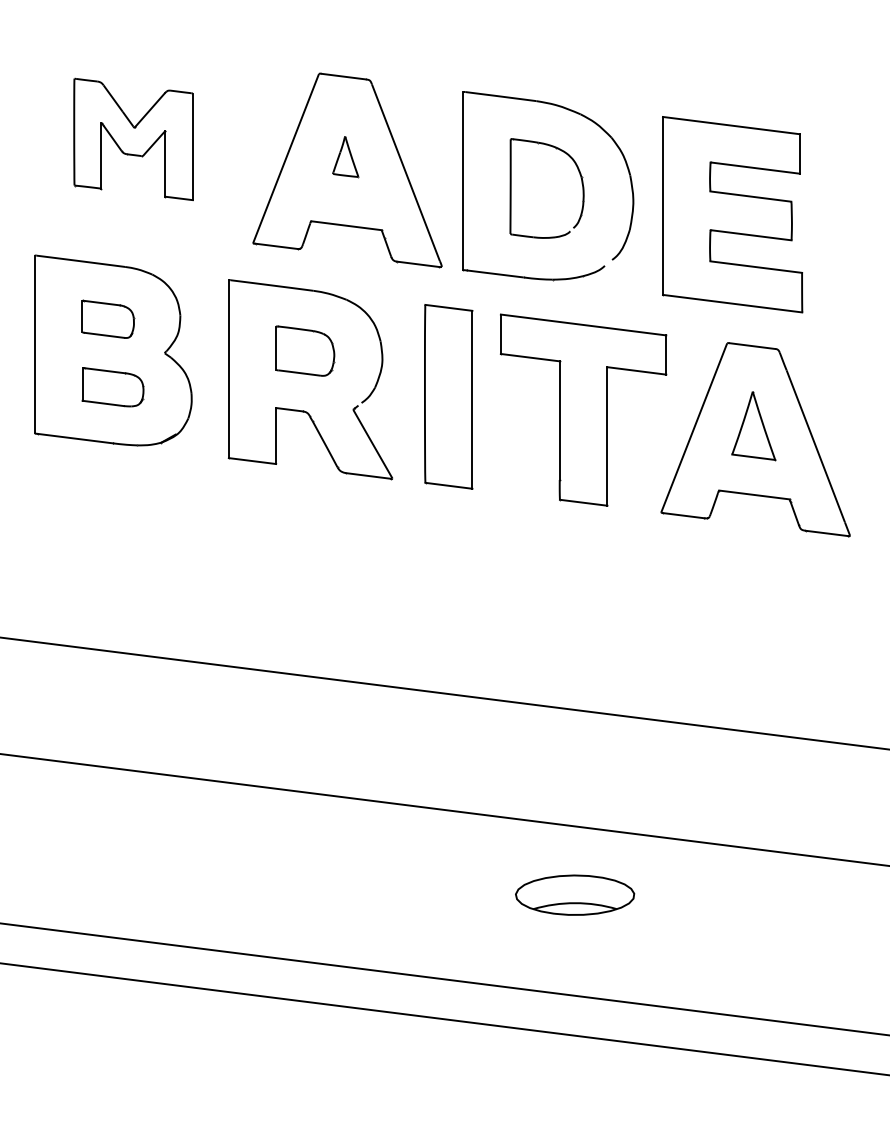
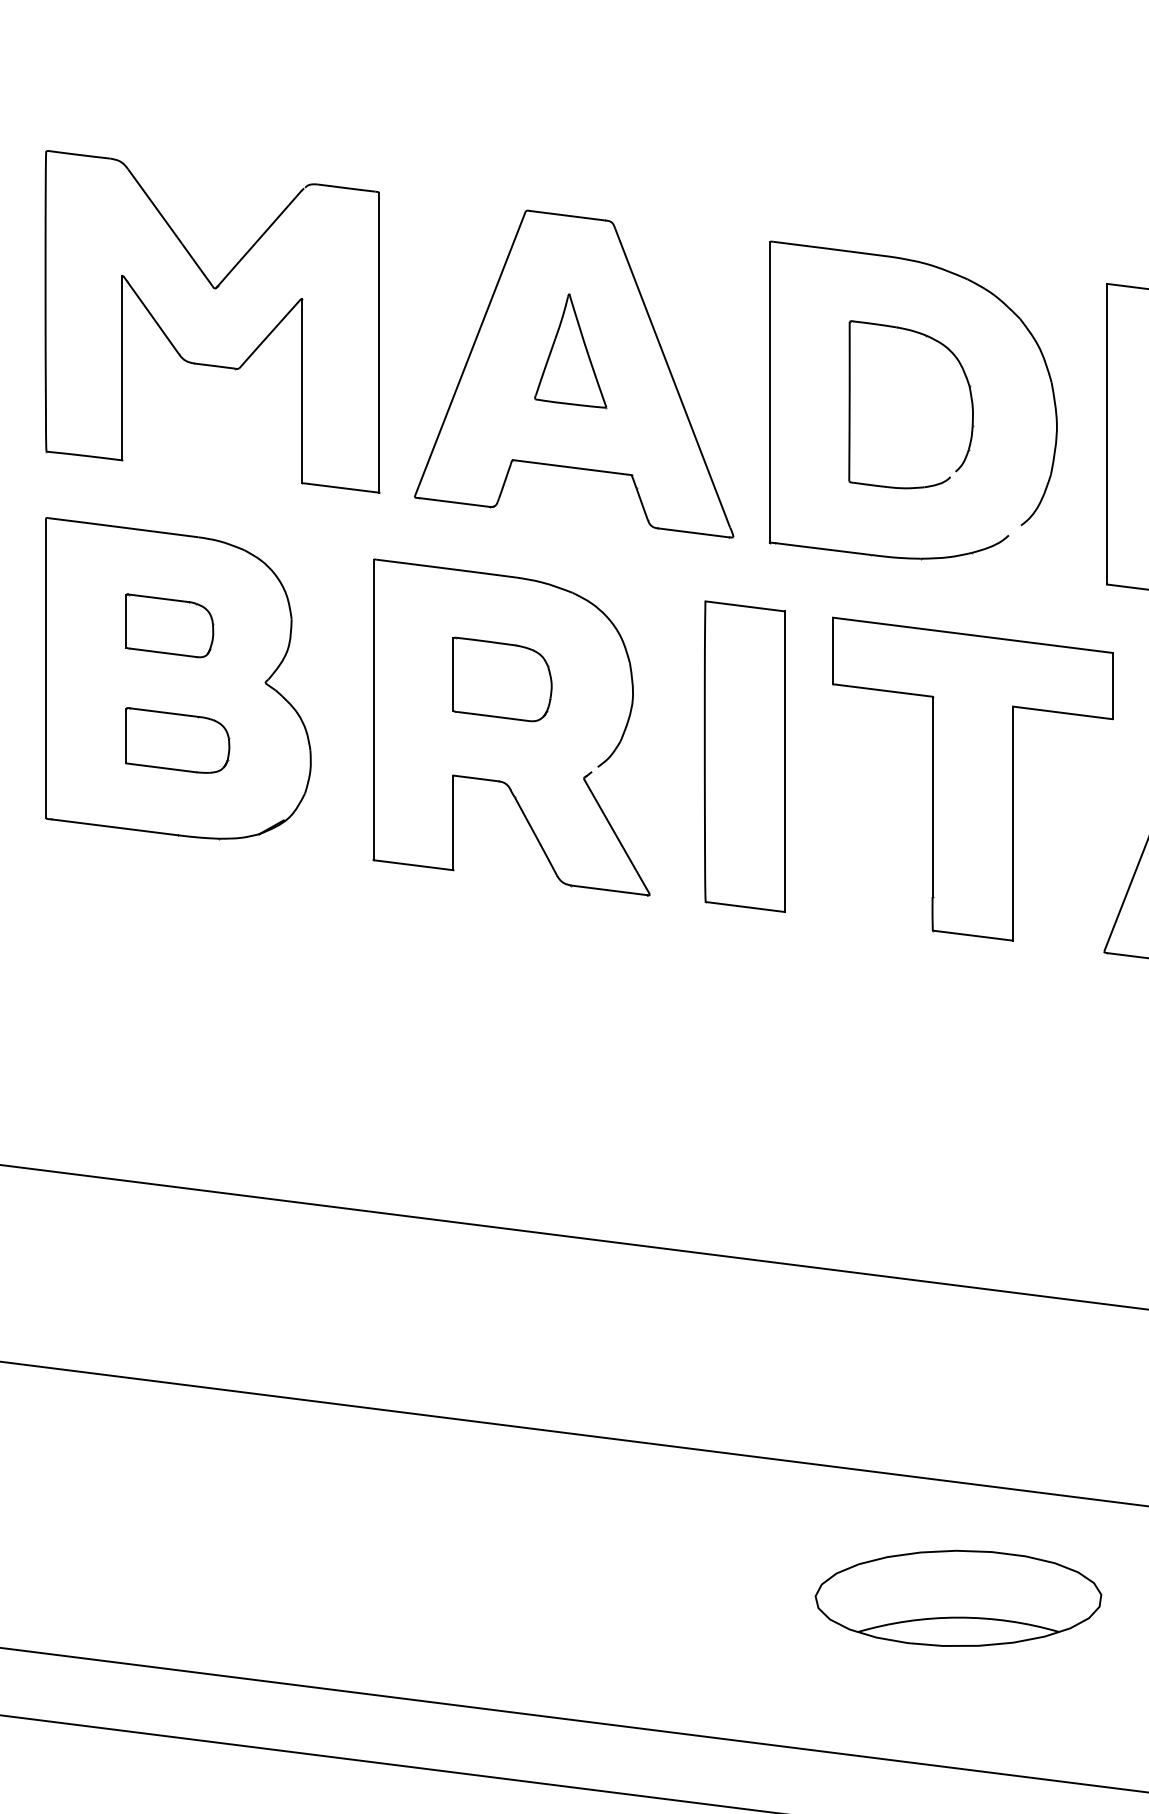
part: (133, 139) -> (212, 321), size x1.67
part: (345, 156) -> (570, 350), size x1.67
part: (574, 895) -> (957, 1599), size x1.43

